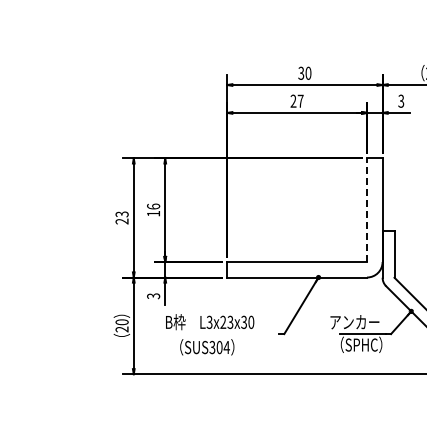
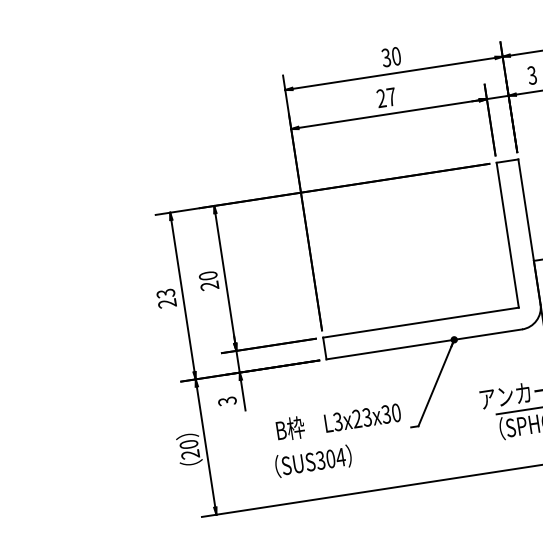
text: (153, 209) -> (208, 279), 16 -> 20
line: (367, 210) -> (508, 235), dashed -> solid
text: (210, 322) -> (339, 421), moved

